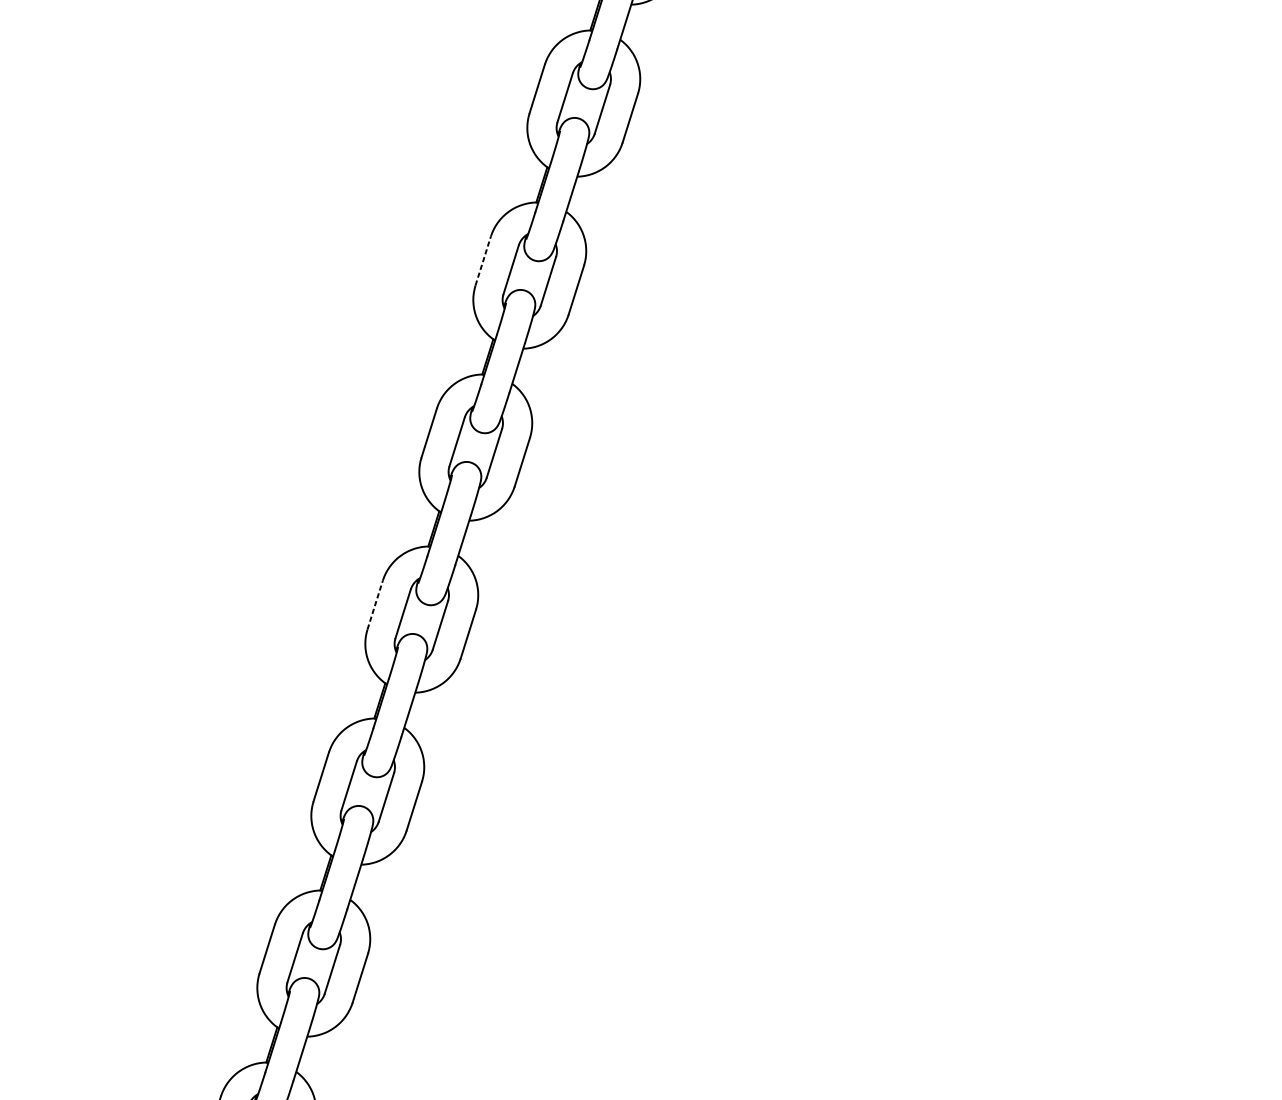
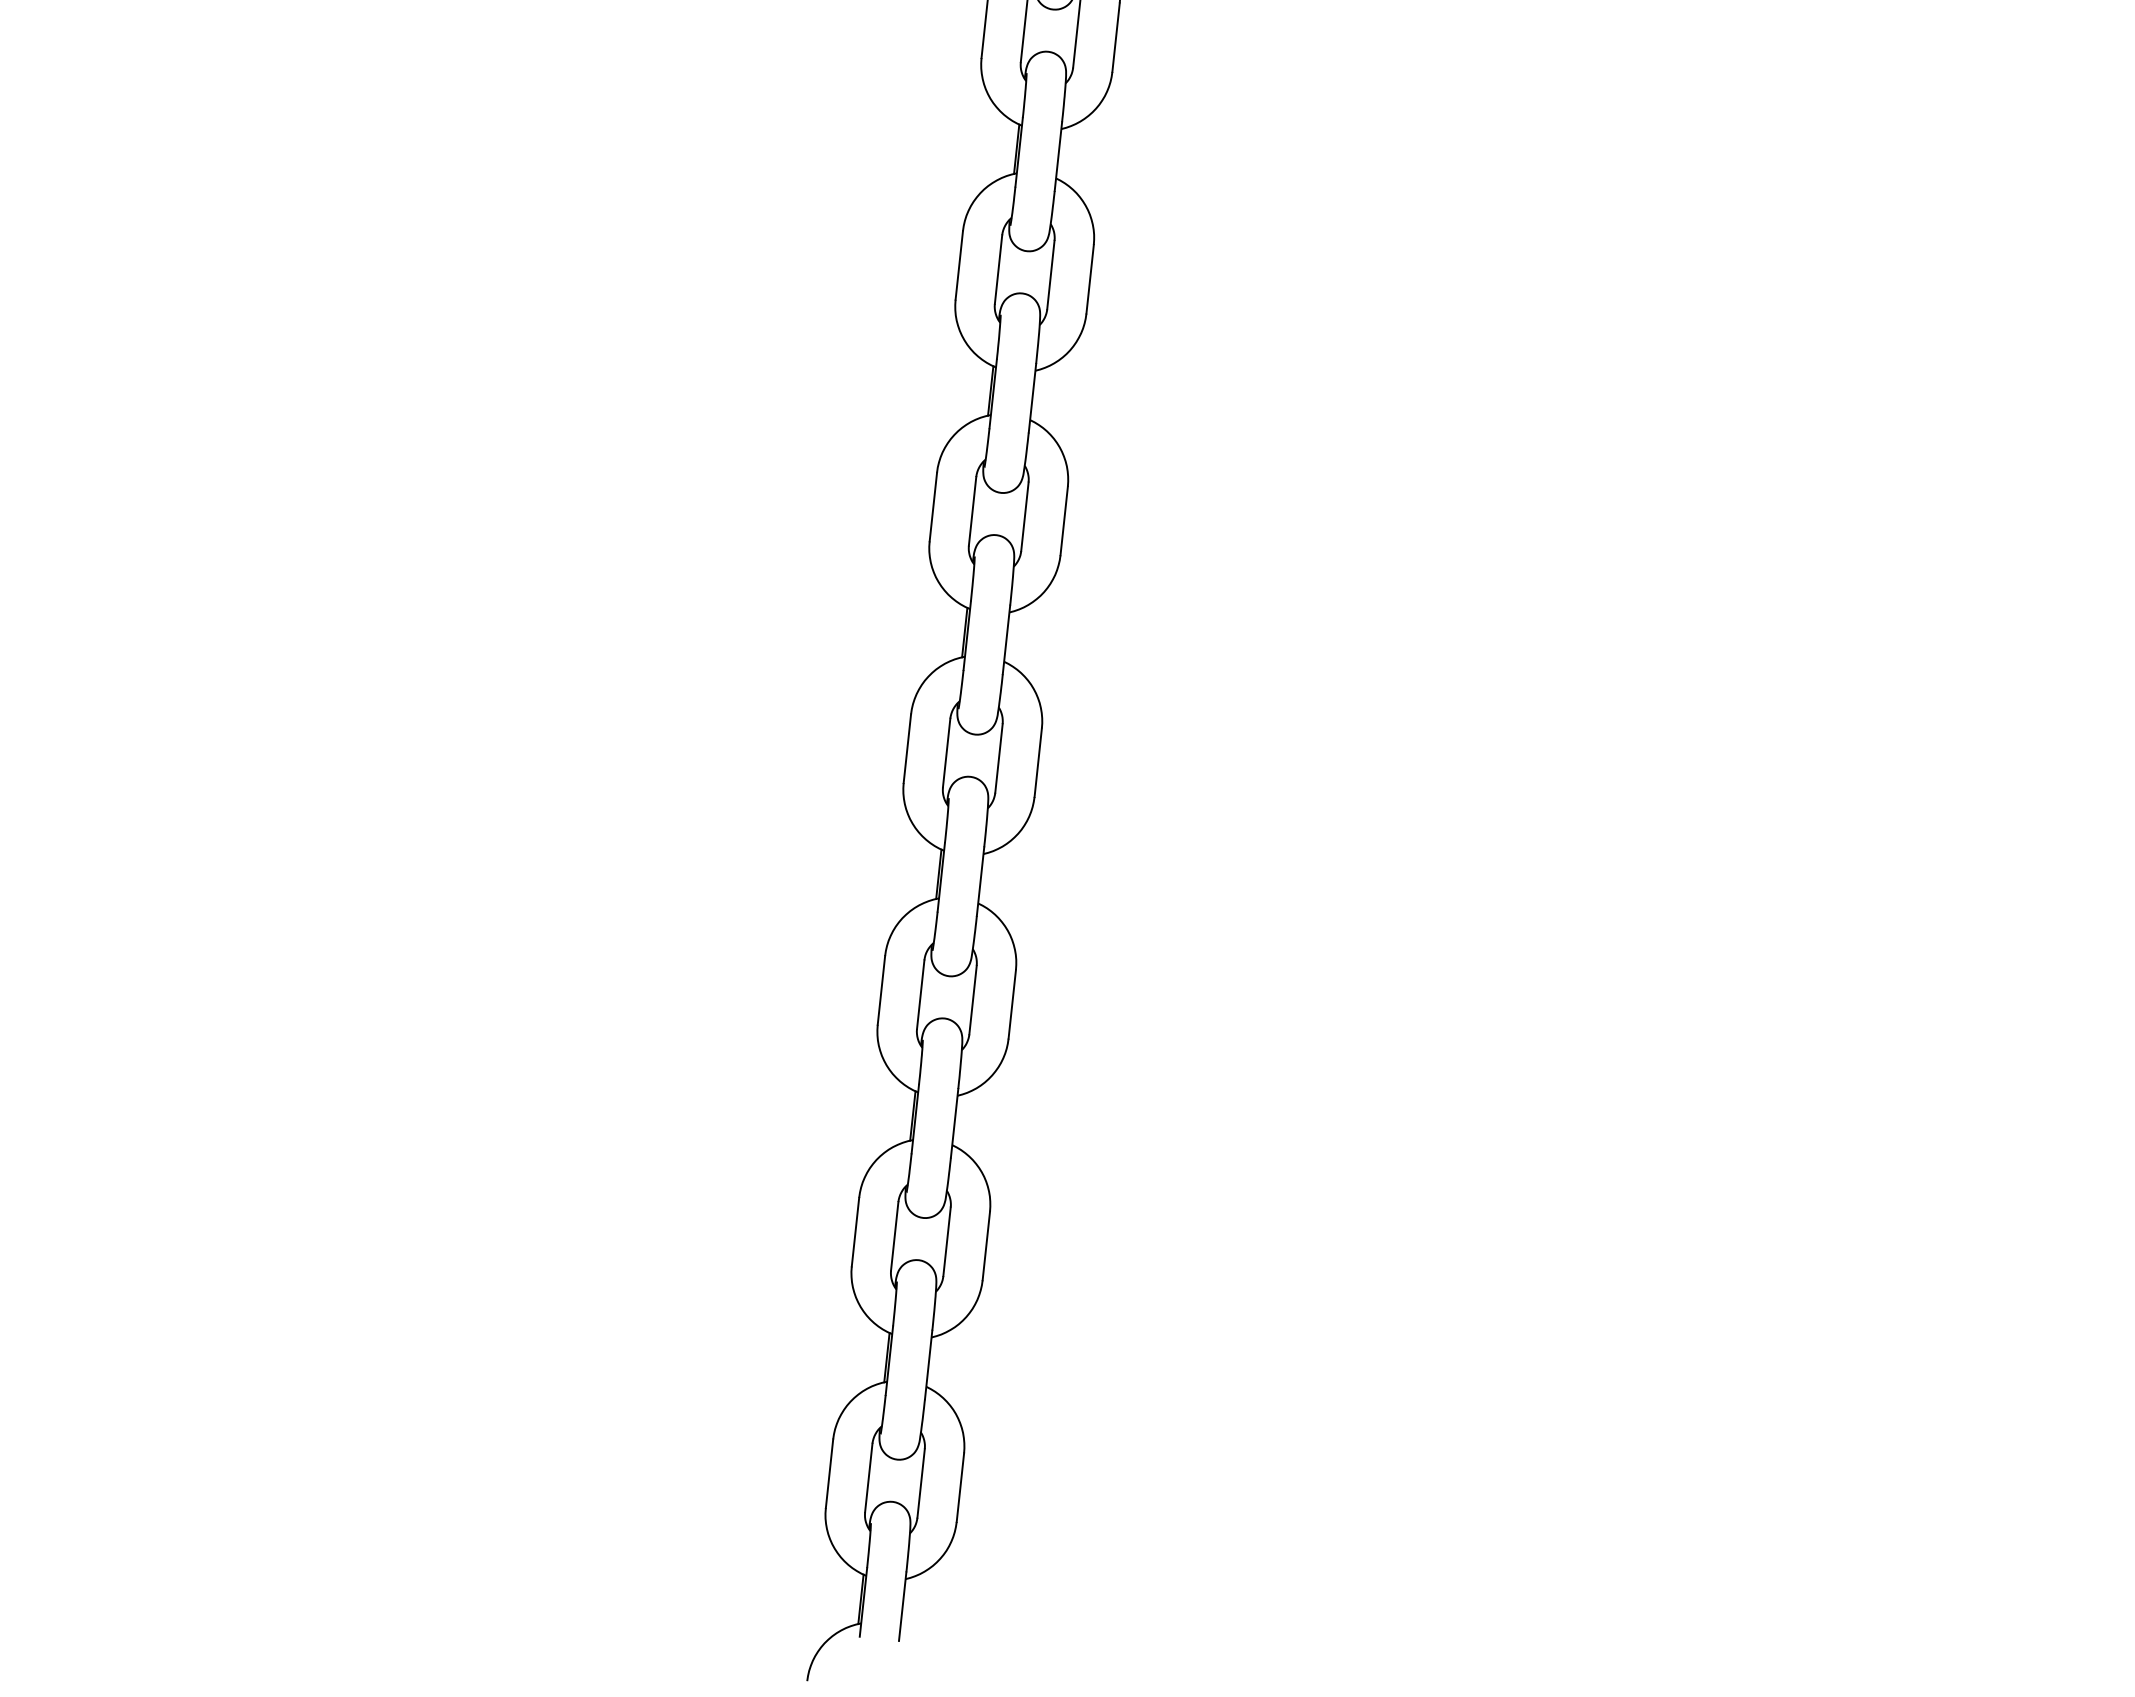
line: (483, 260) -> (959, 264), dashed -> solid
line: (375, 604) -> (907, 748), dashed -> solid

